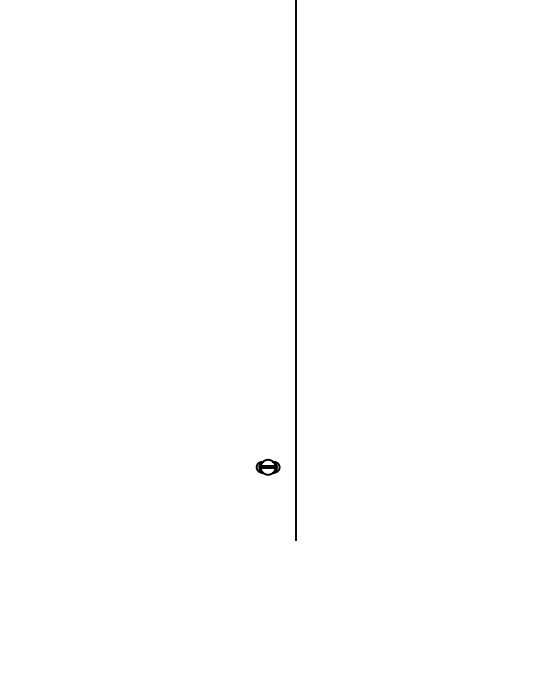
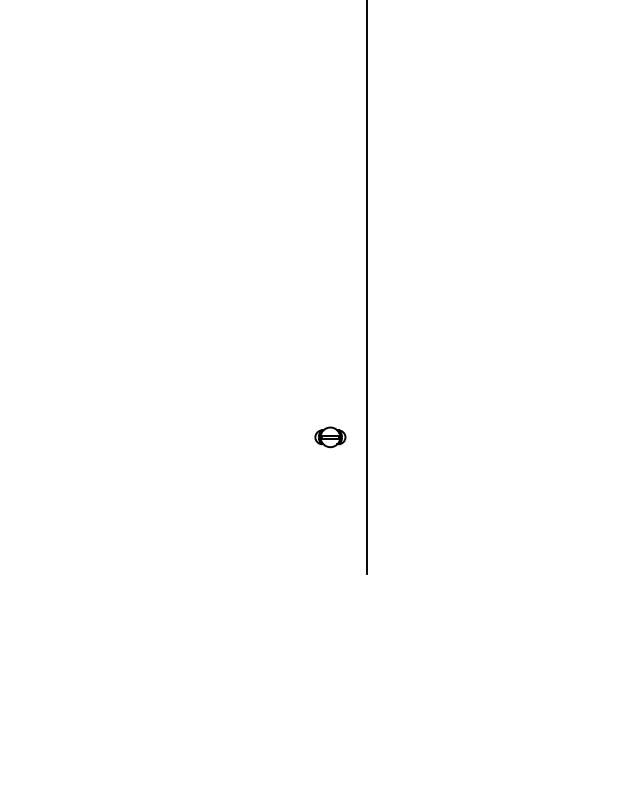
part: (267, 466) -> (329, 436), moved

